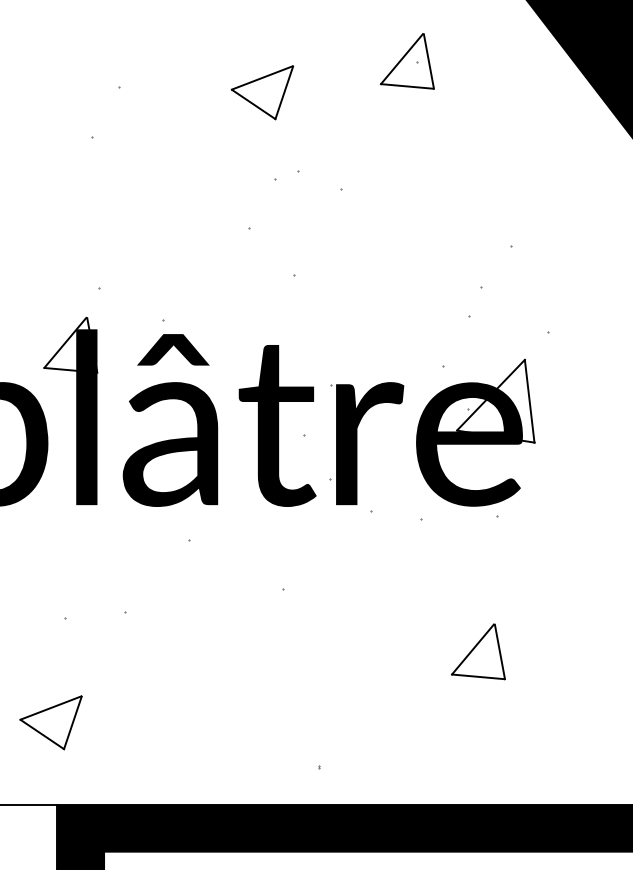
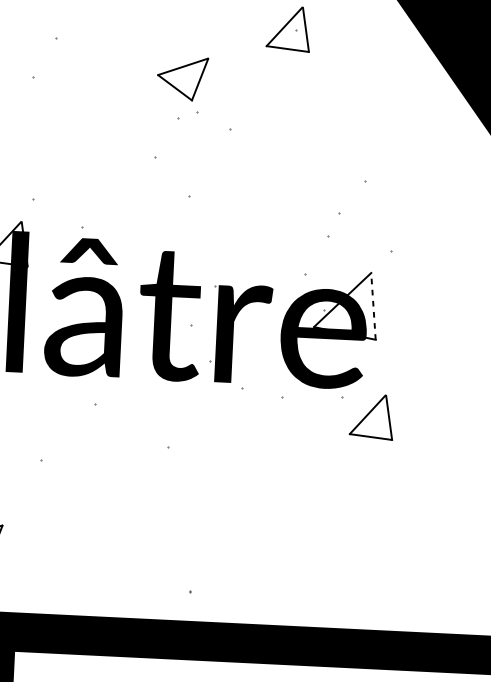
part: (262, 92) -> (182, 78), moved
line: (529, 401) -> (373, 306), solid -> dashed
part: (478, 651) -> (371, 416), moved

